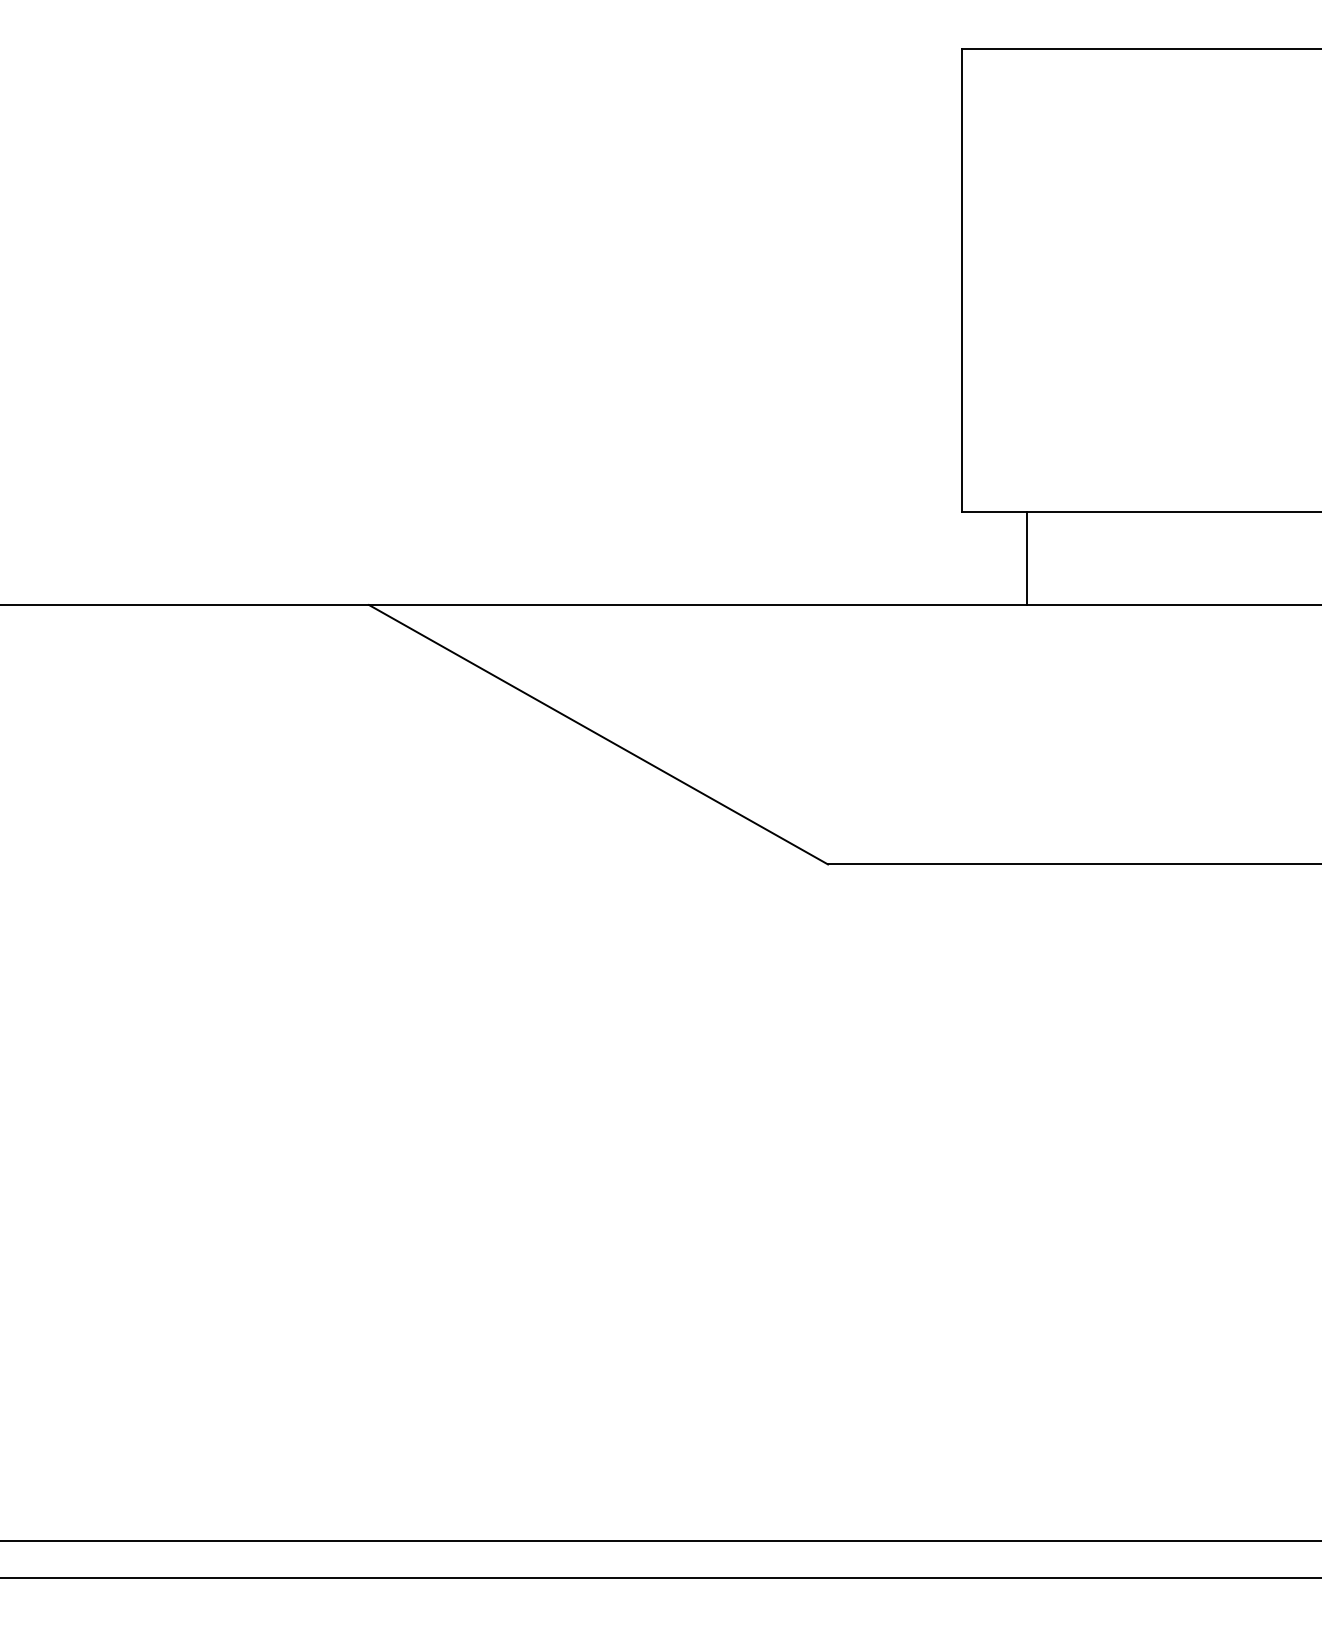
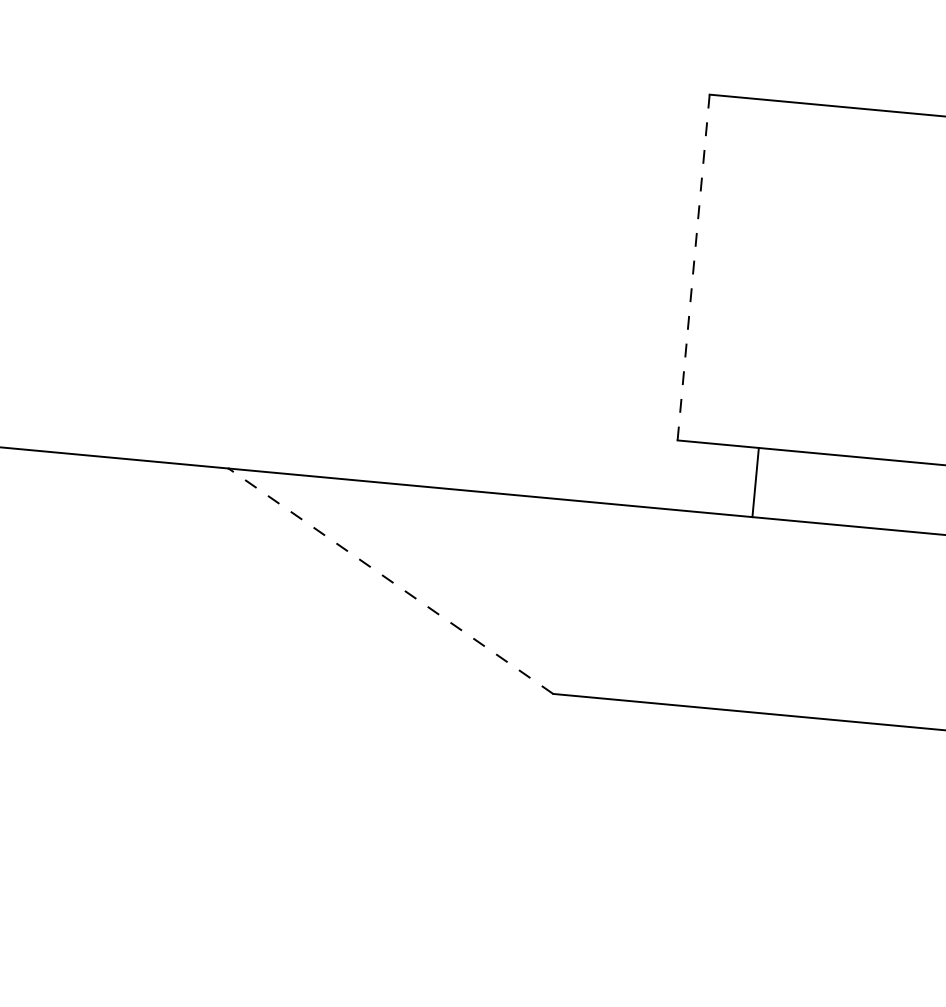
line: (962, 280) -> (694, 267), solid -> dashed
line: (1026, 558) -> (755, 482), moved
line: (598, 734) -> (390, 581), solid -> dashed

